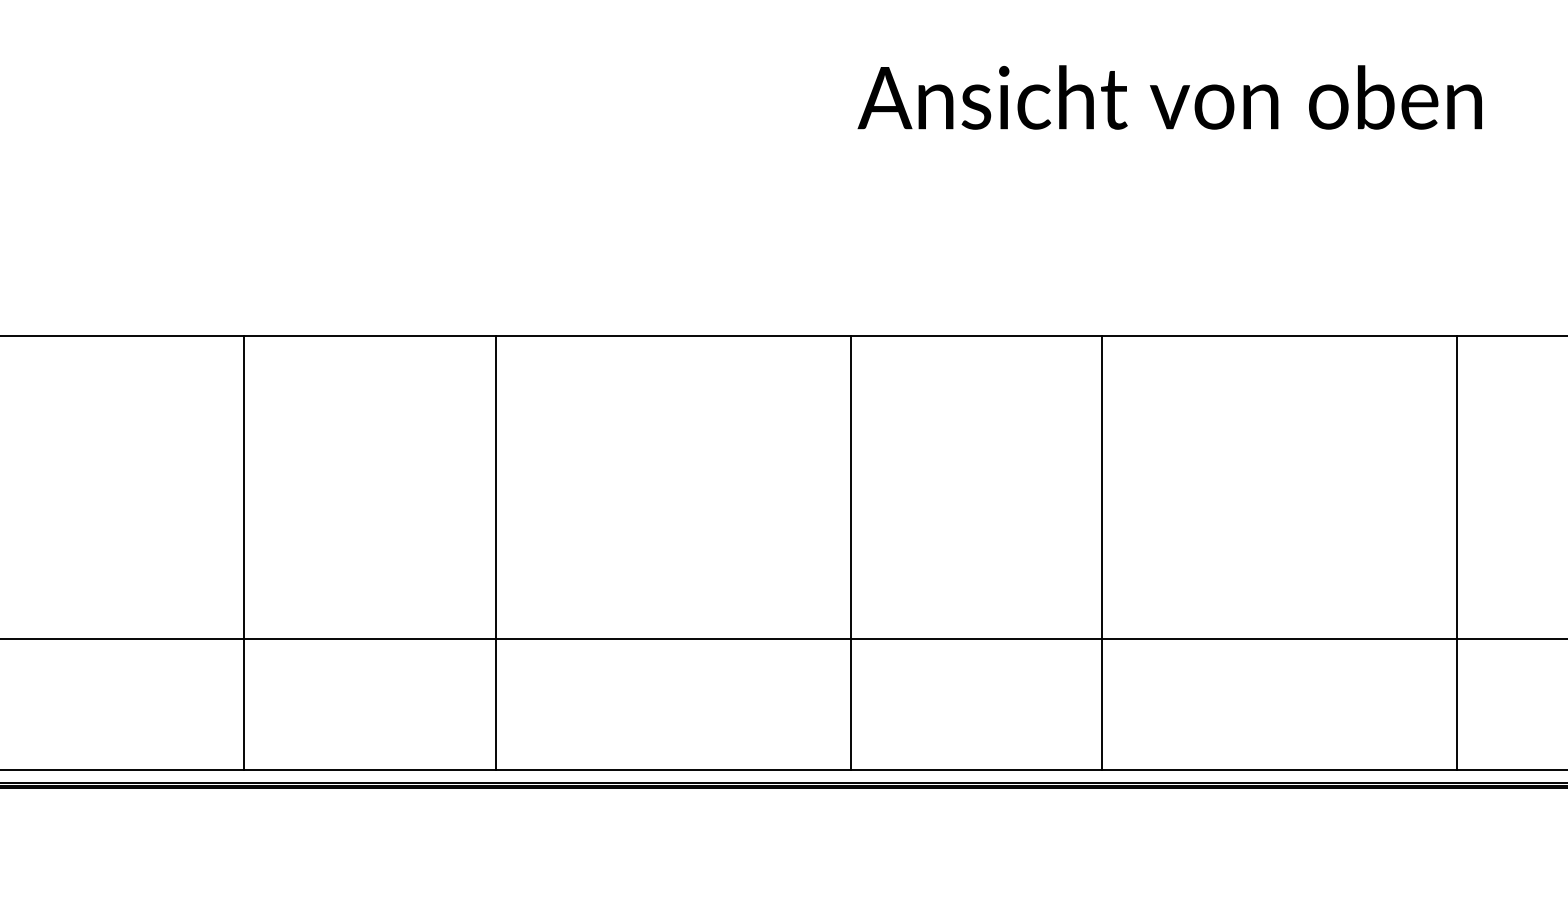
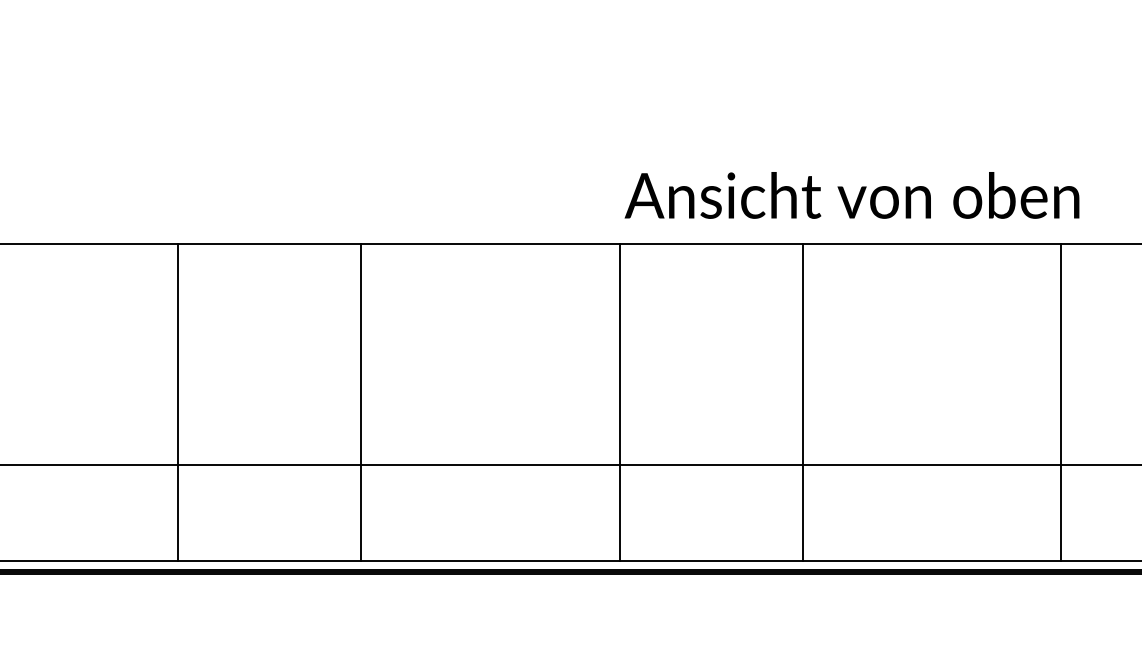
text: (1169, 97) -> (851, 195), moved

